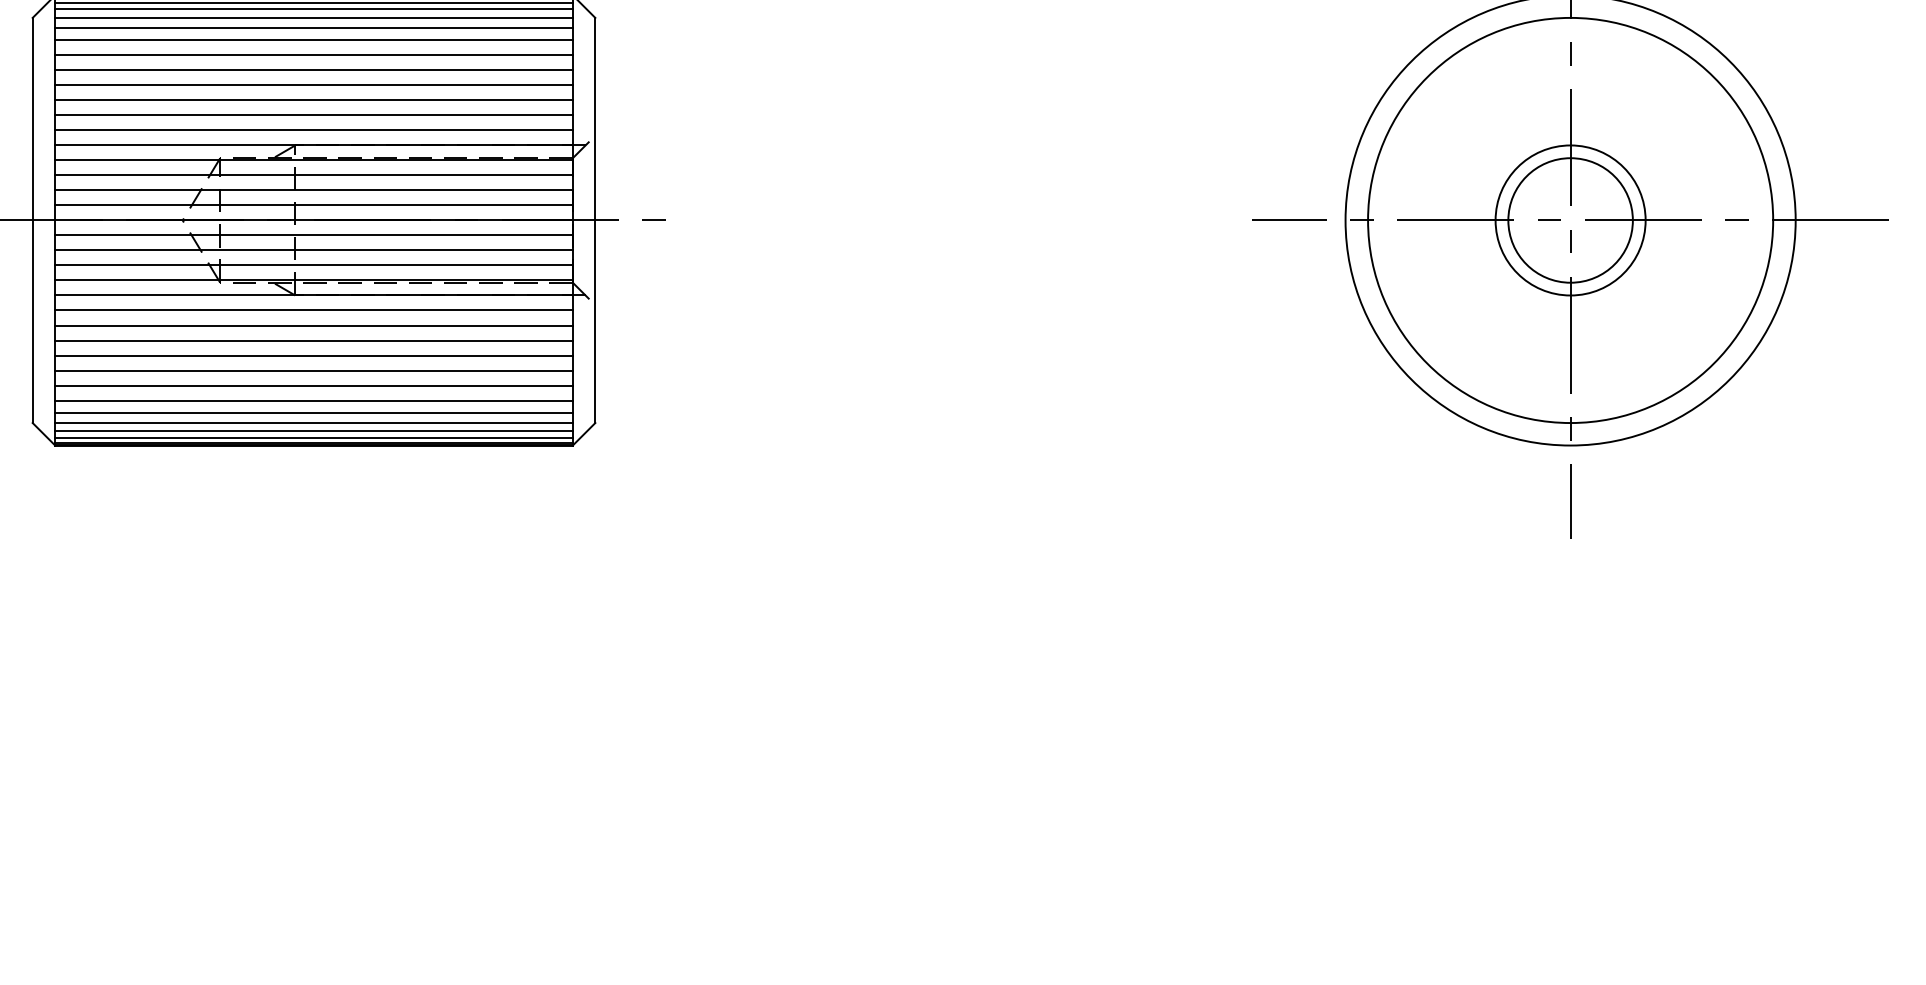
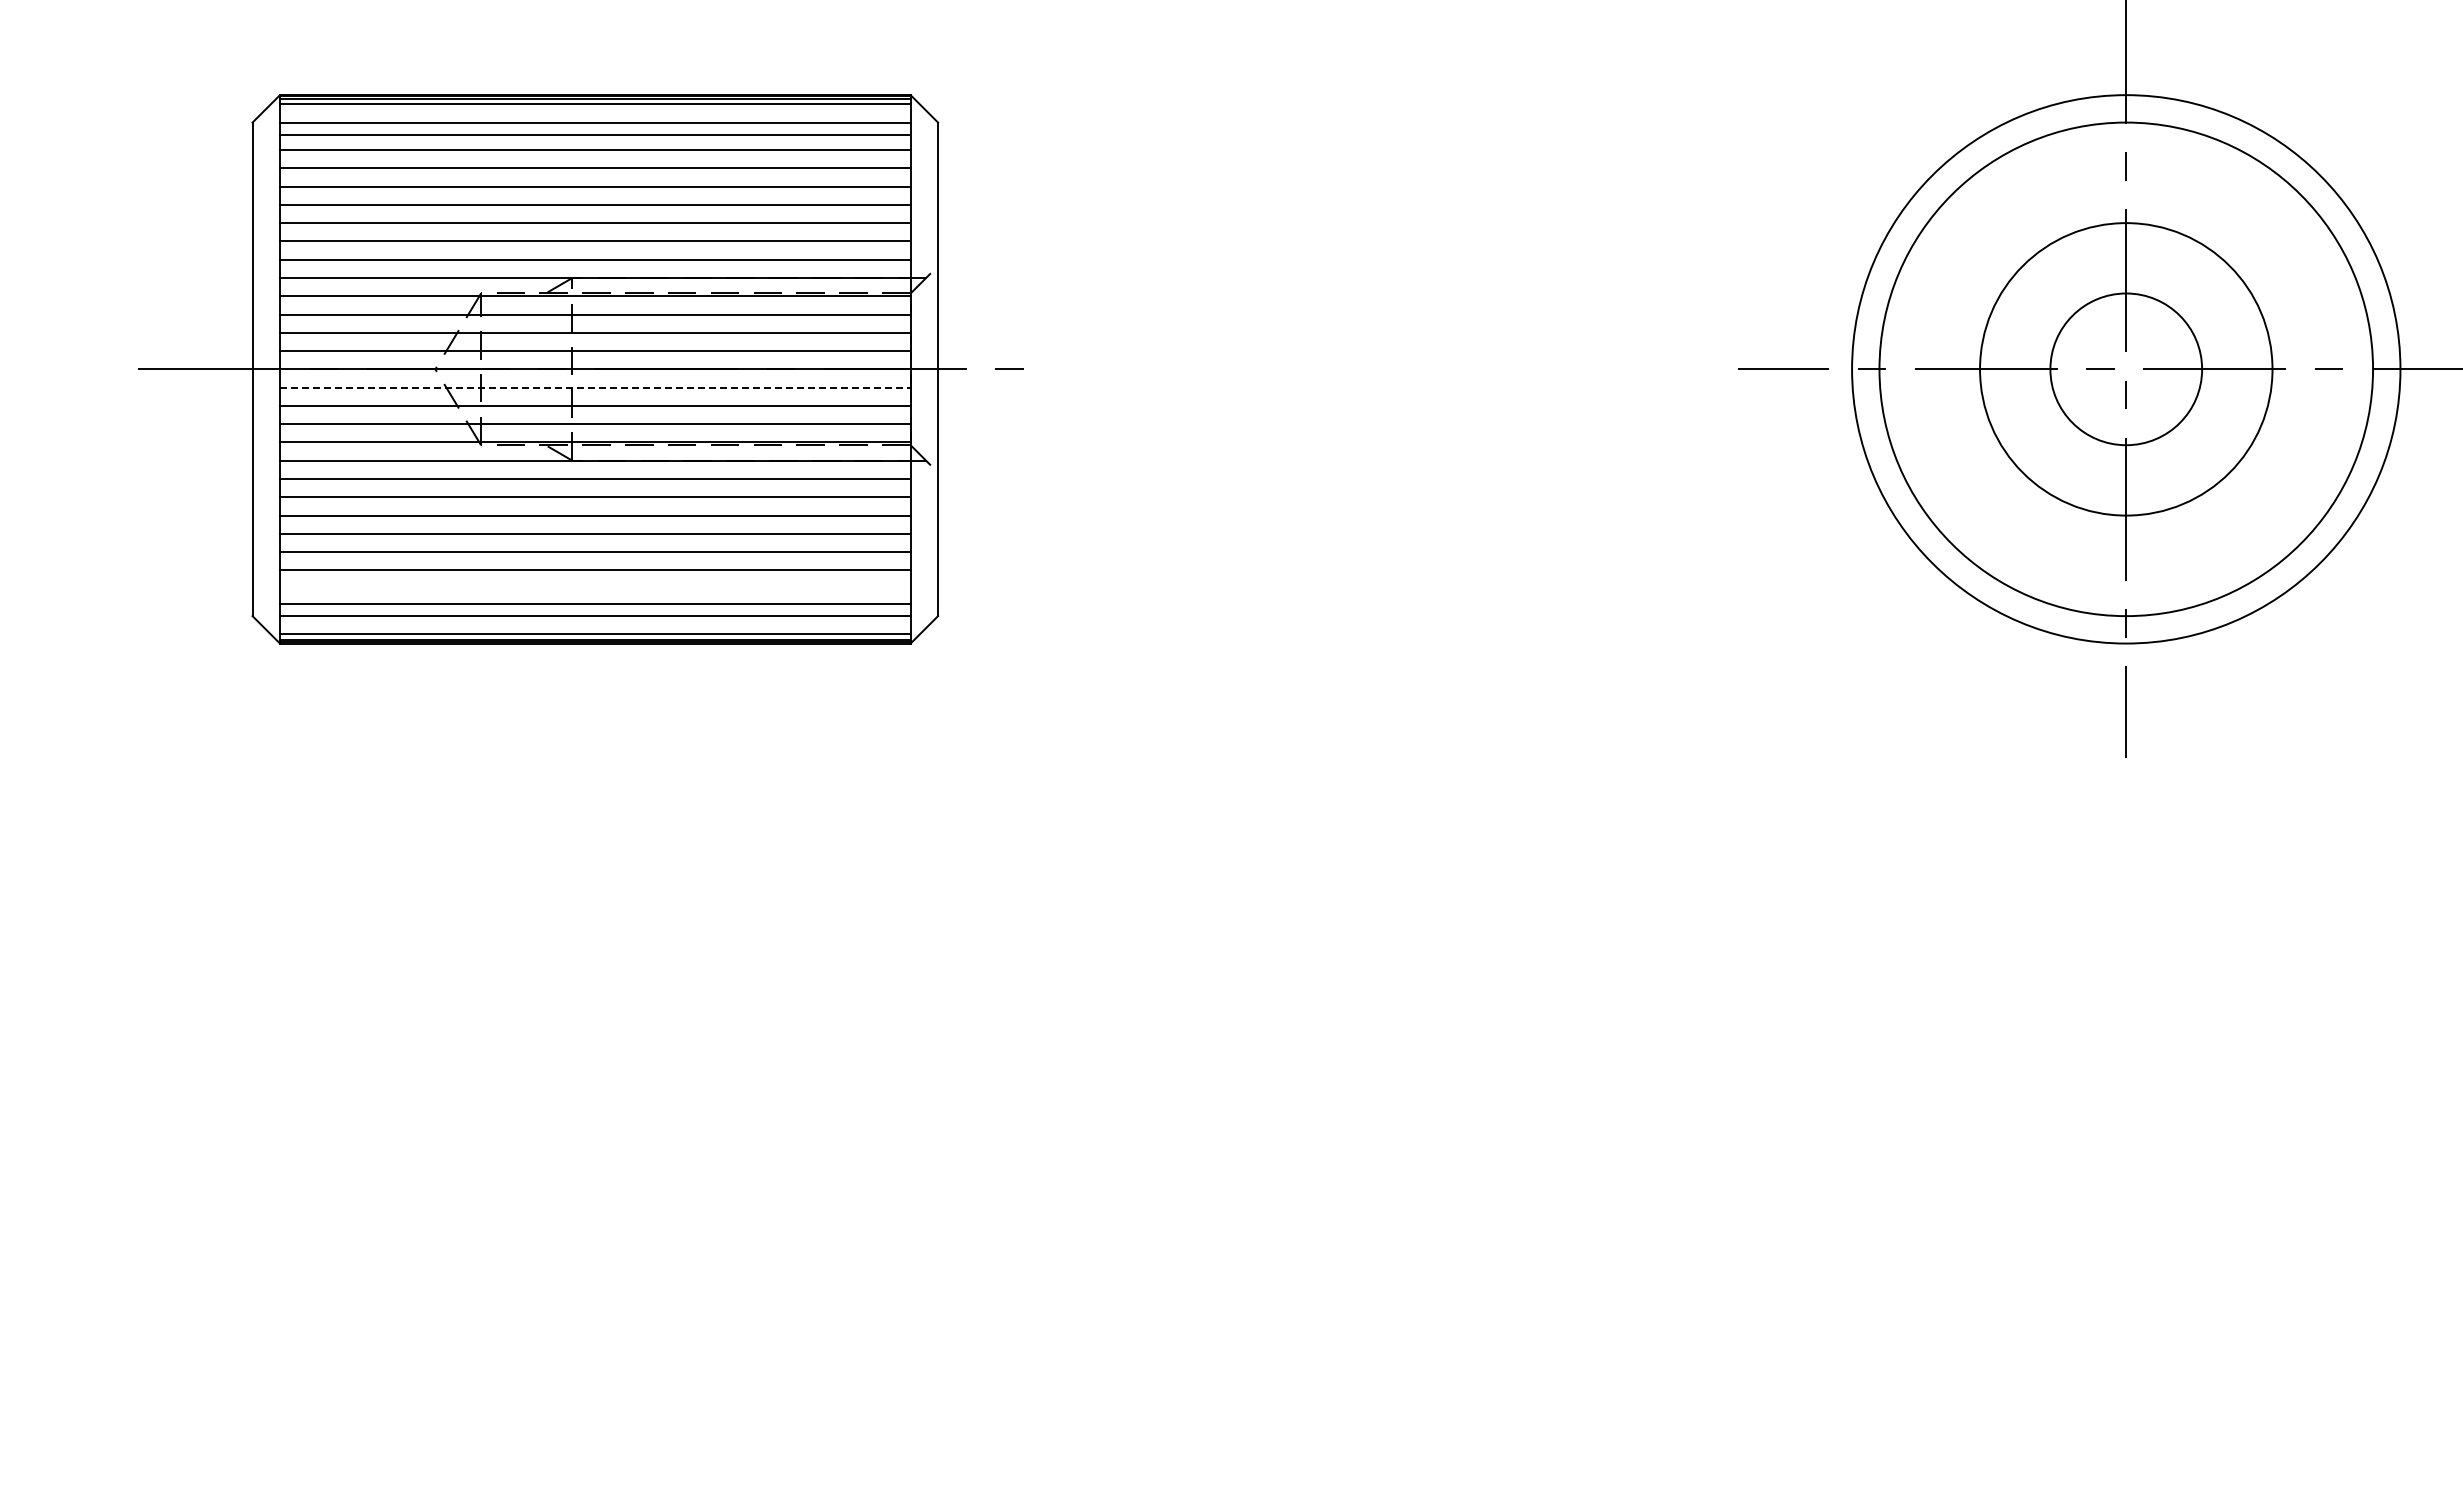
line: (313, 9) -> (594, 112), removed
circle: (1569, 219) -> (2125, 368), size x1.6
line: (314, 235) -> (595, 387), solid -> dashed
line: (313, 400) -> (594, 588), removed
line: (313, 431) -> (594, 626), removed

